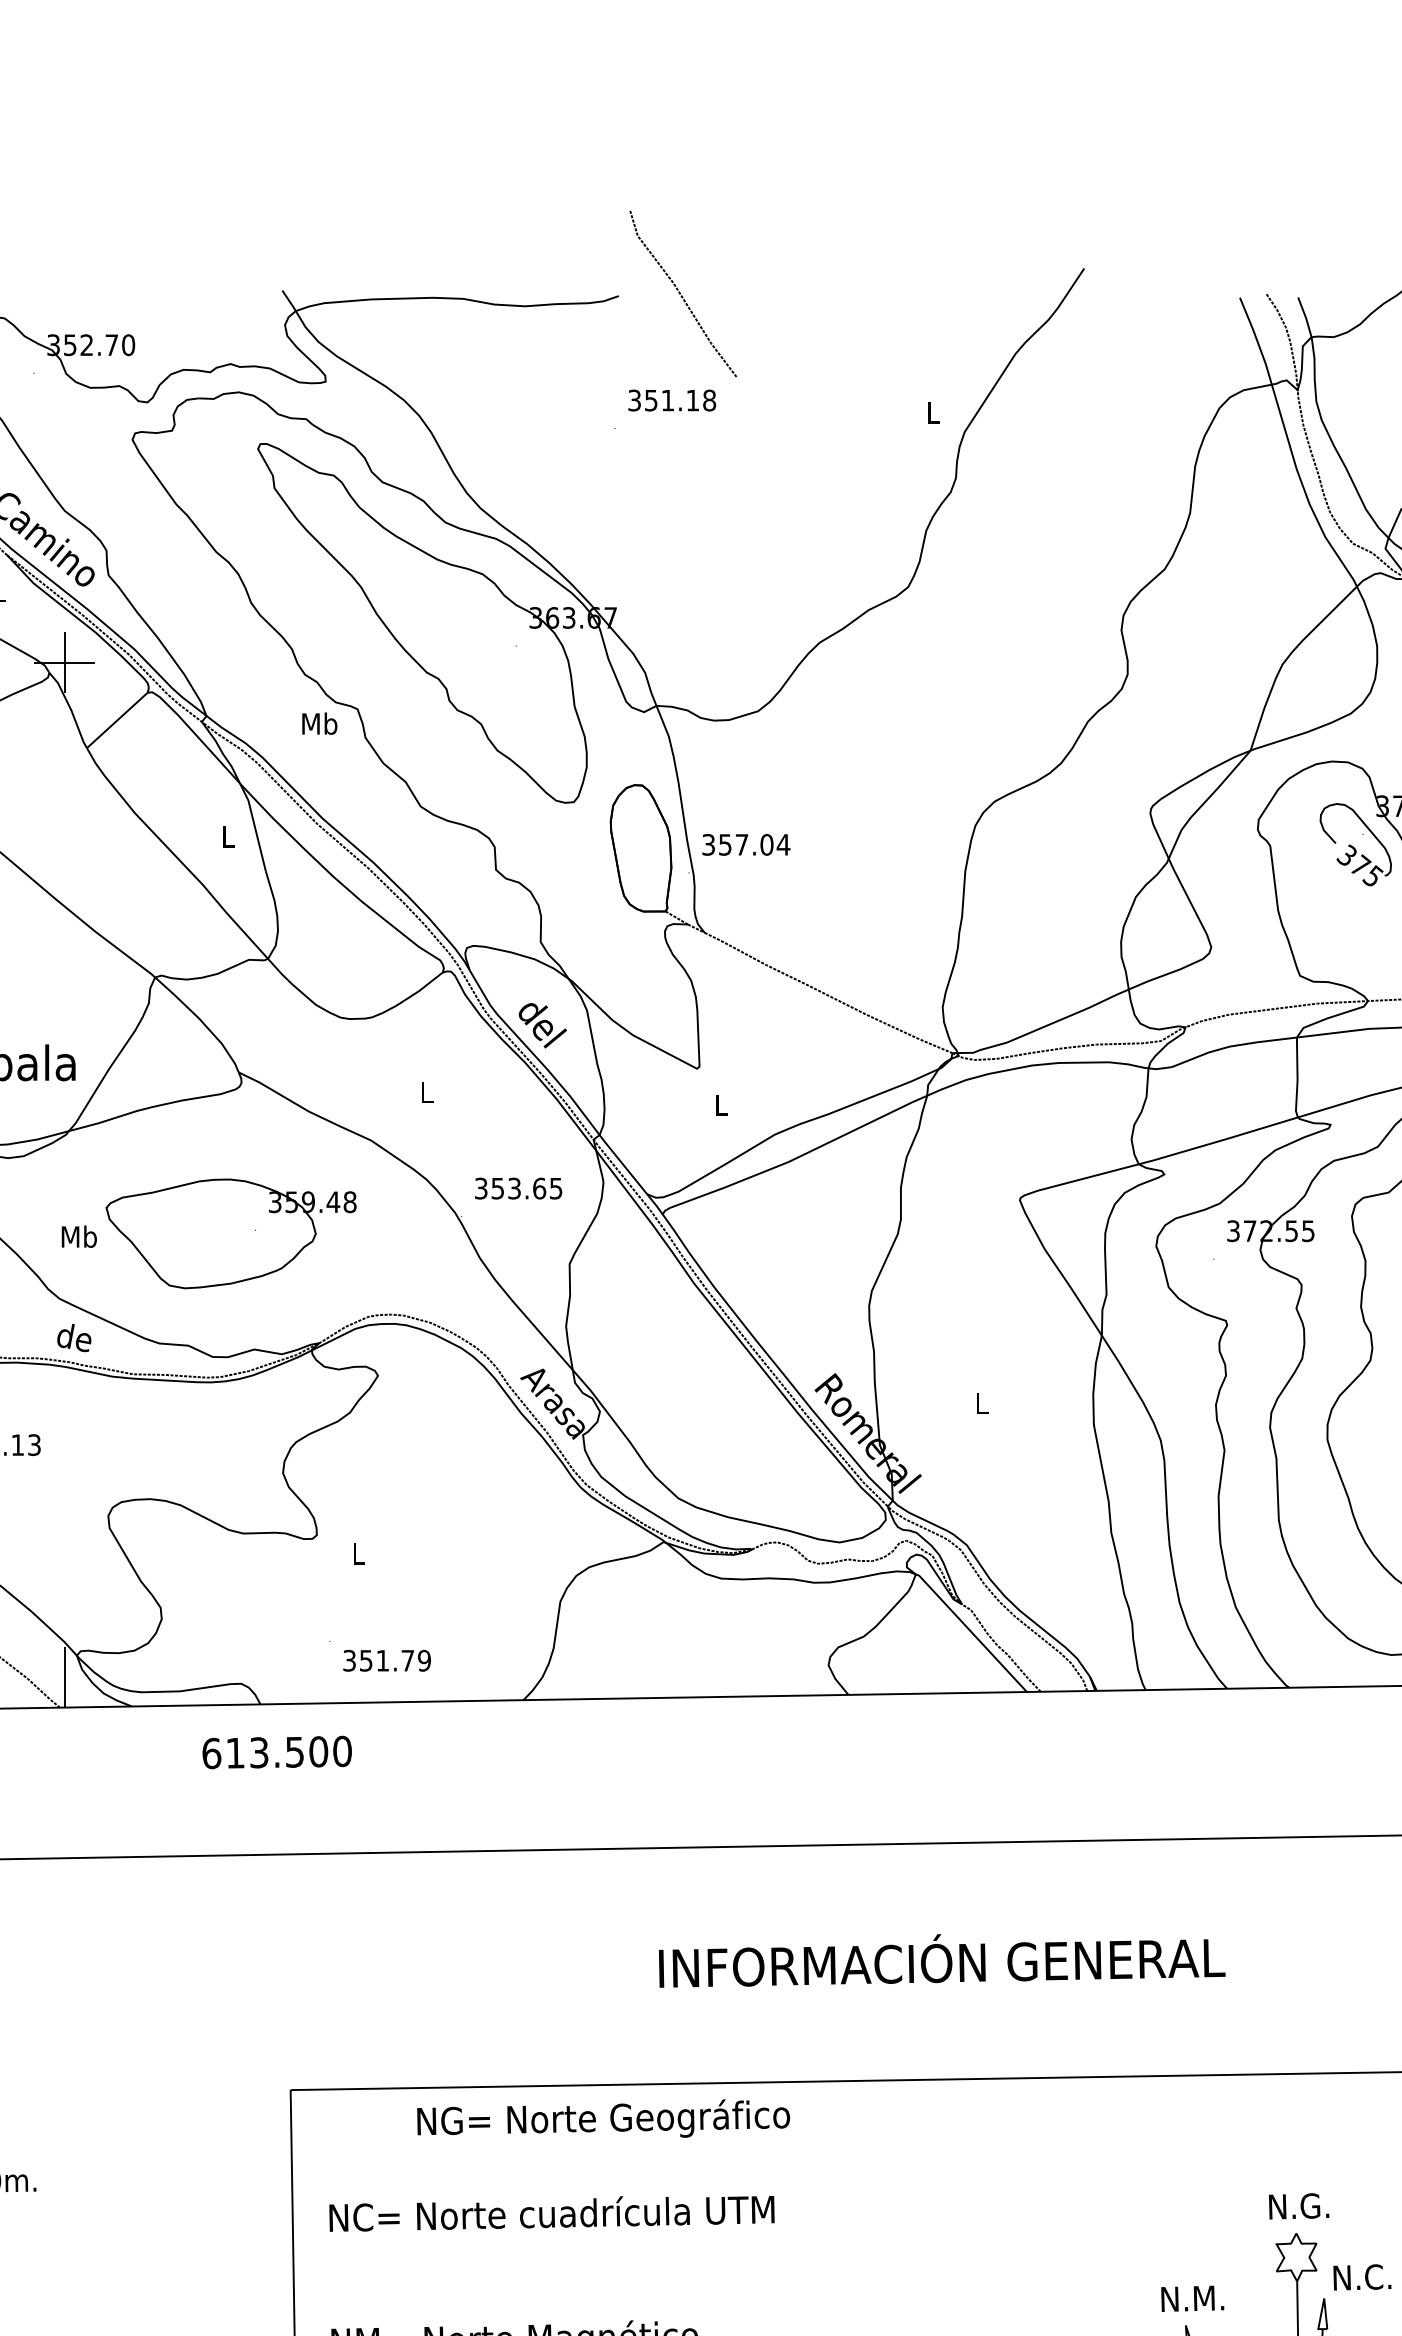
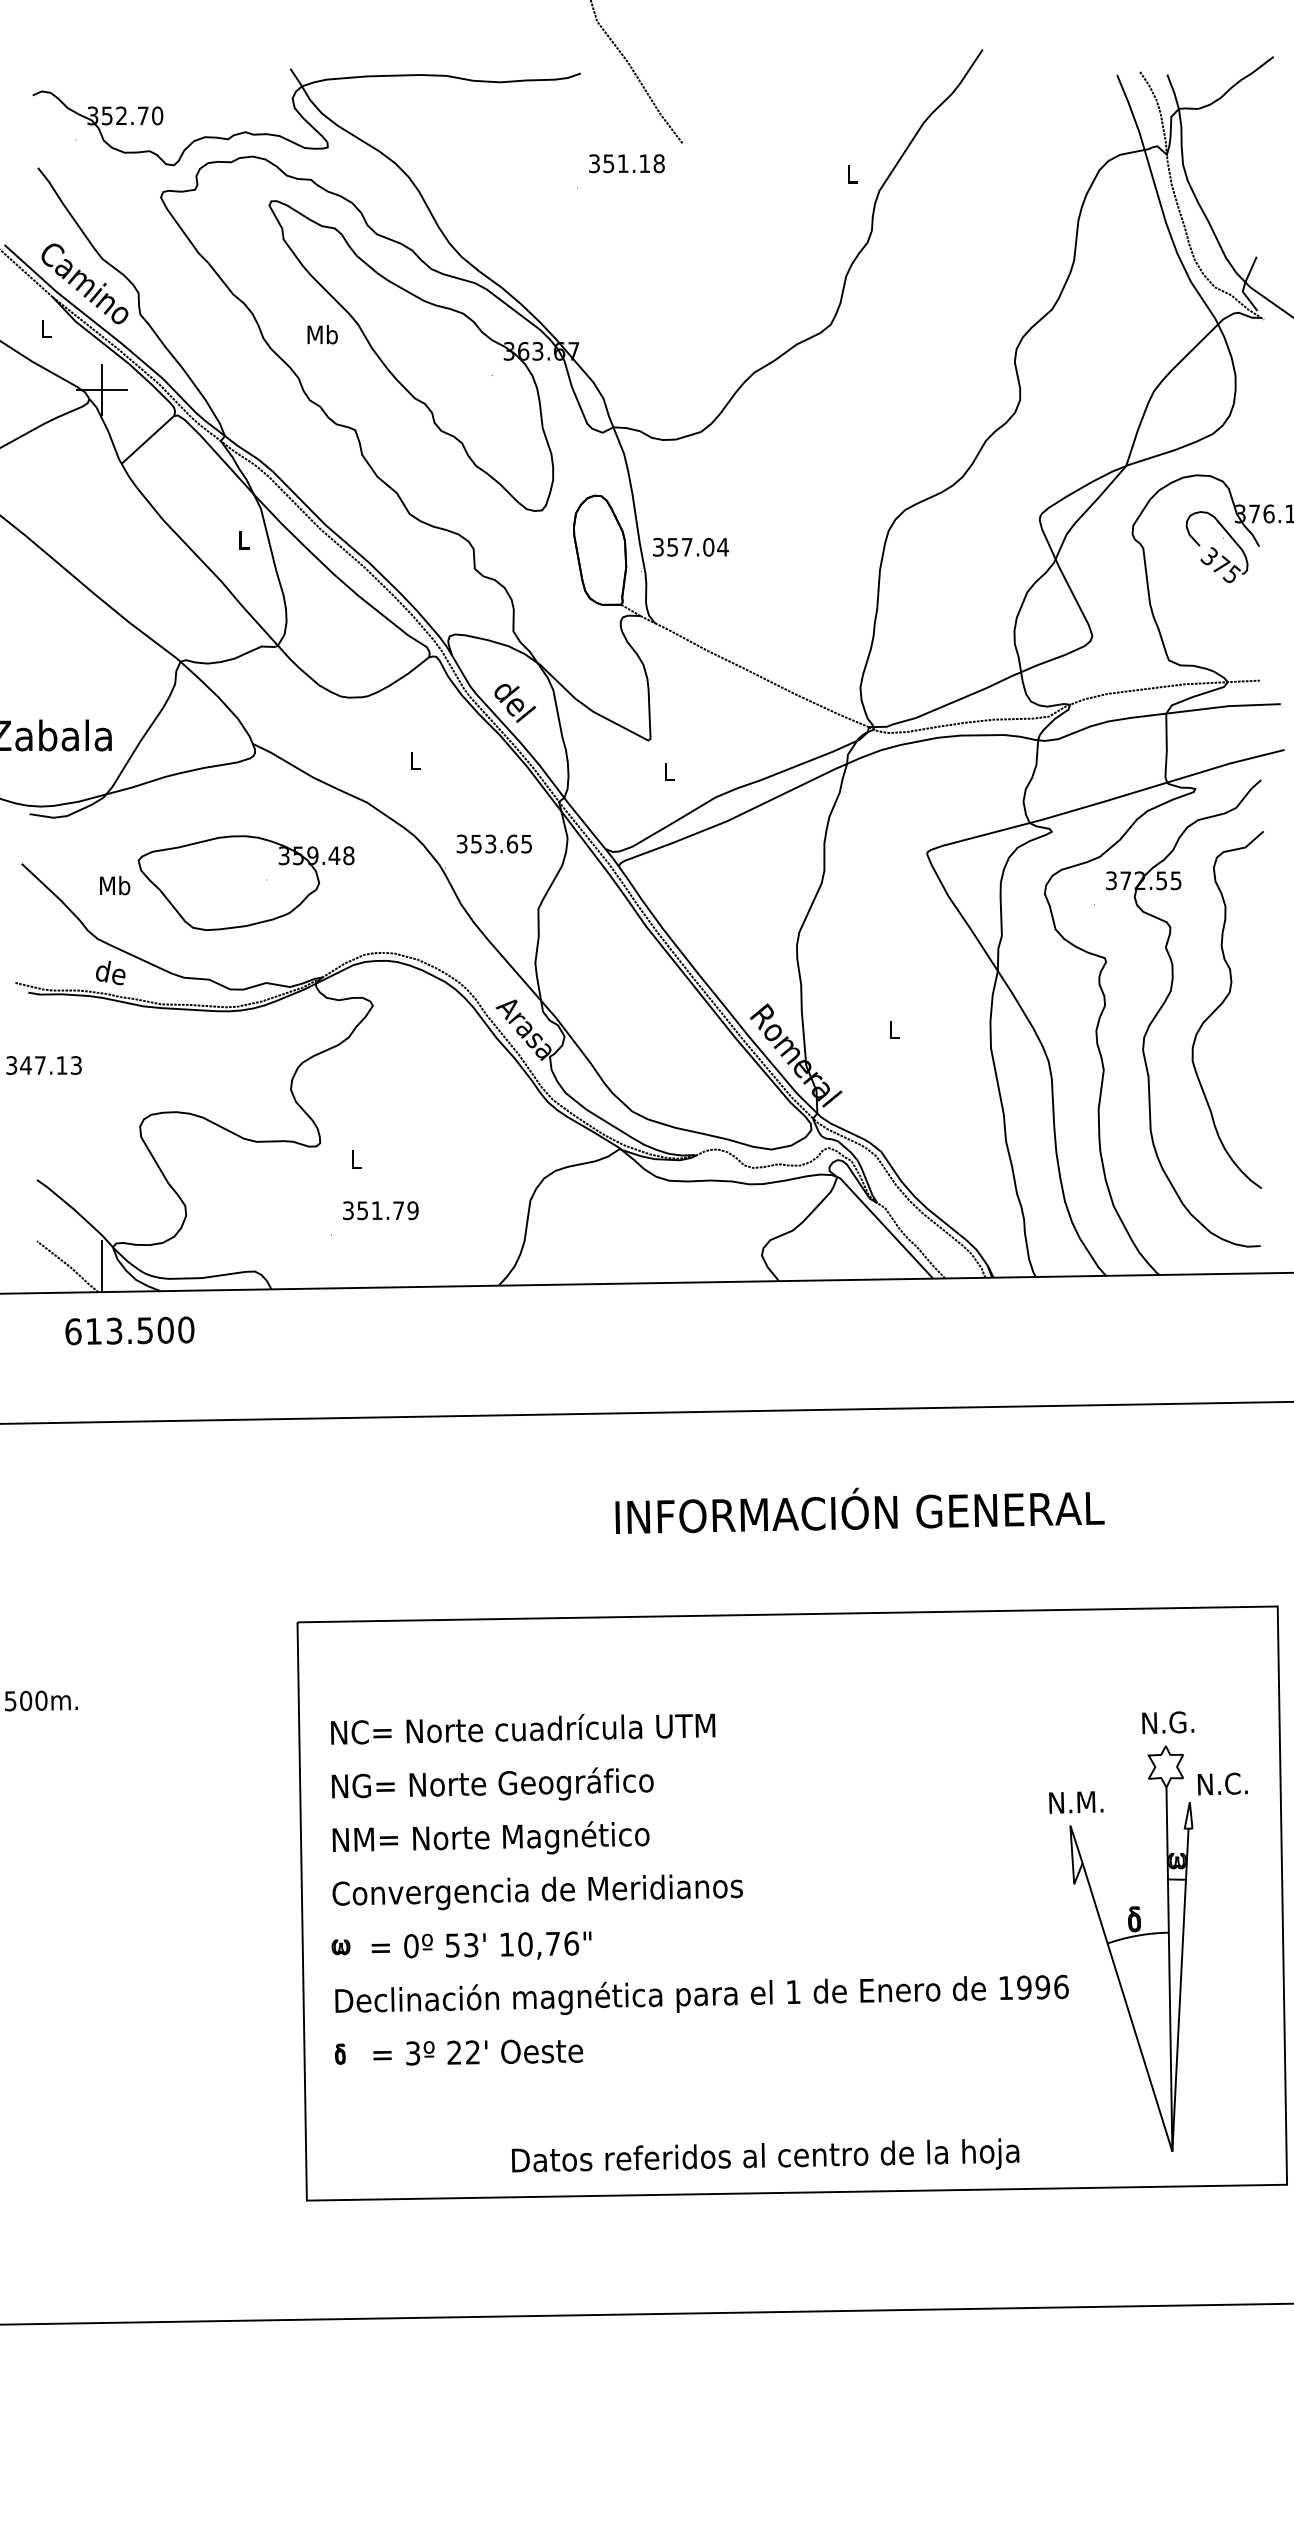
text: (319, 723) -> (322, 334), moved
text: (386, 1660) -> (380, 1210), moved
text: (276, 1752) -> (129, 1330), moved
text: (603, 2118) -> (492, 1783), moved

